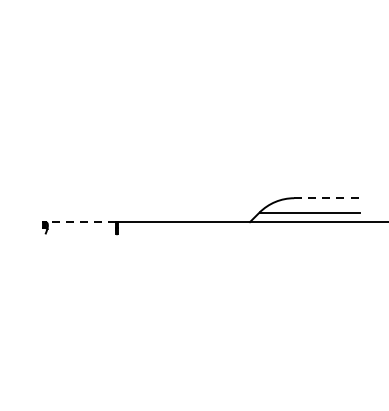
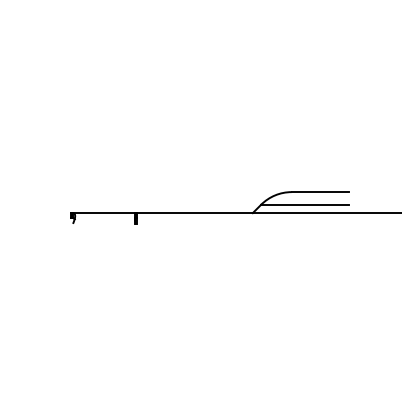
line: (327, 198) -> (320, 192), dashed -> solid
line: (80, 222) -> (103, 213), dashed -> solid

